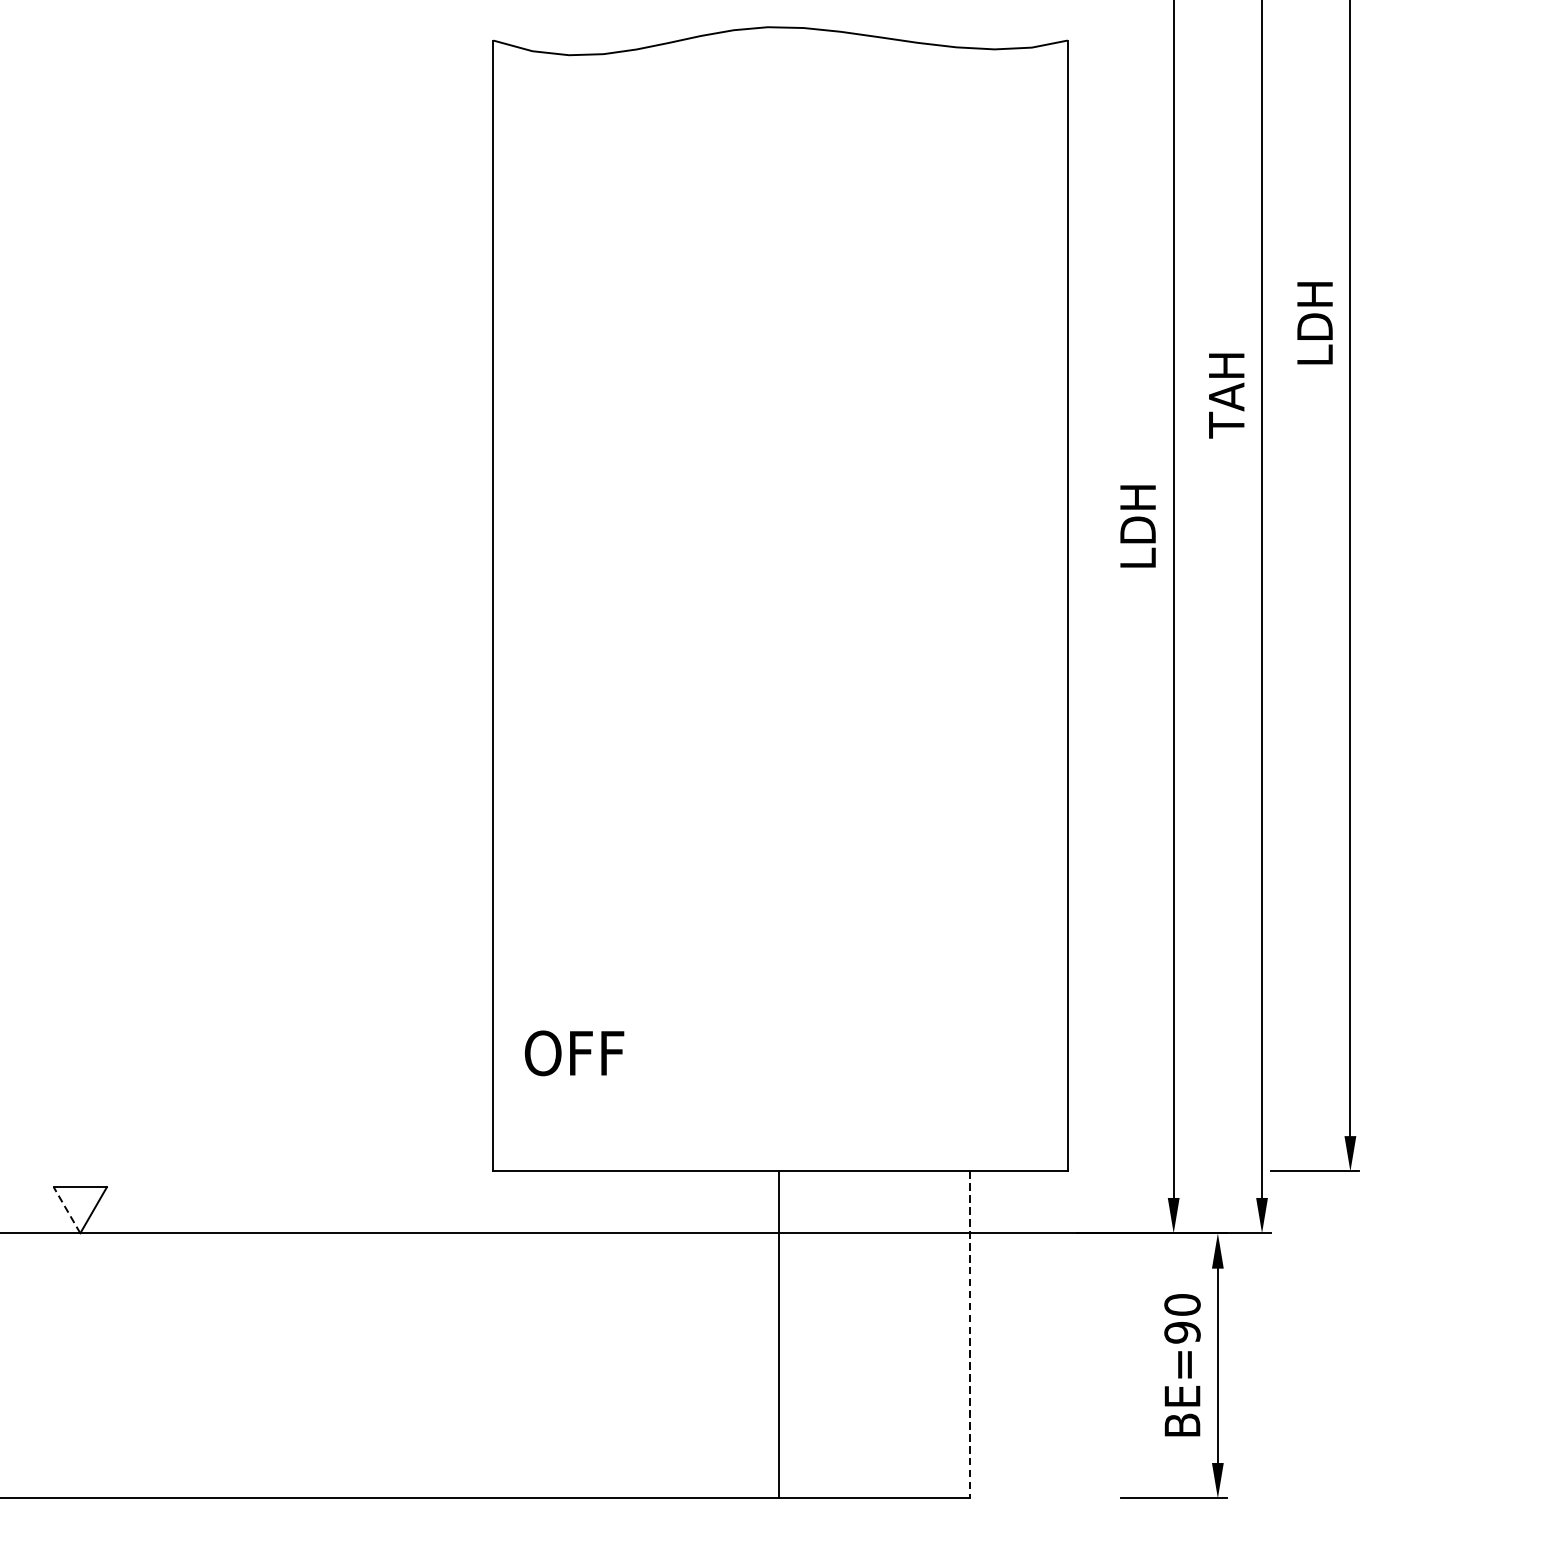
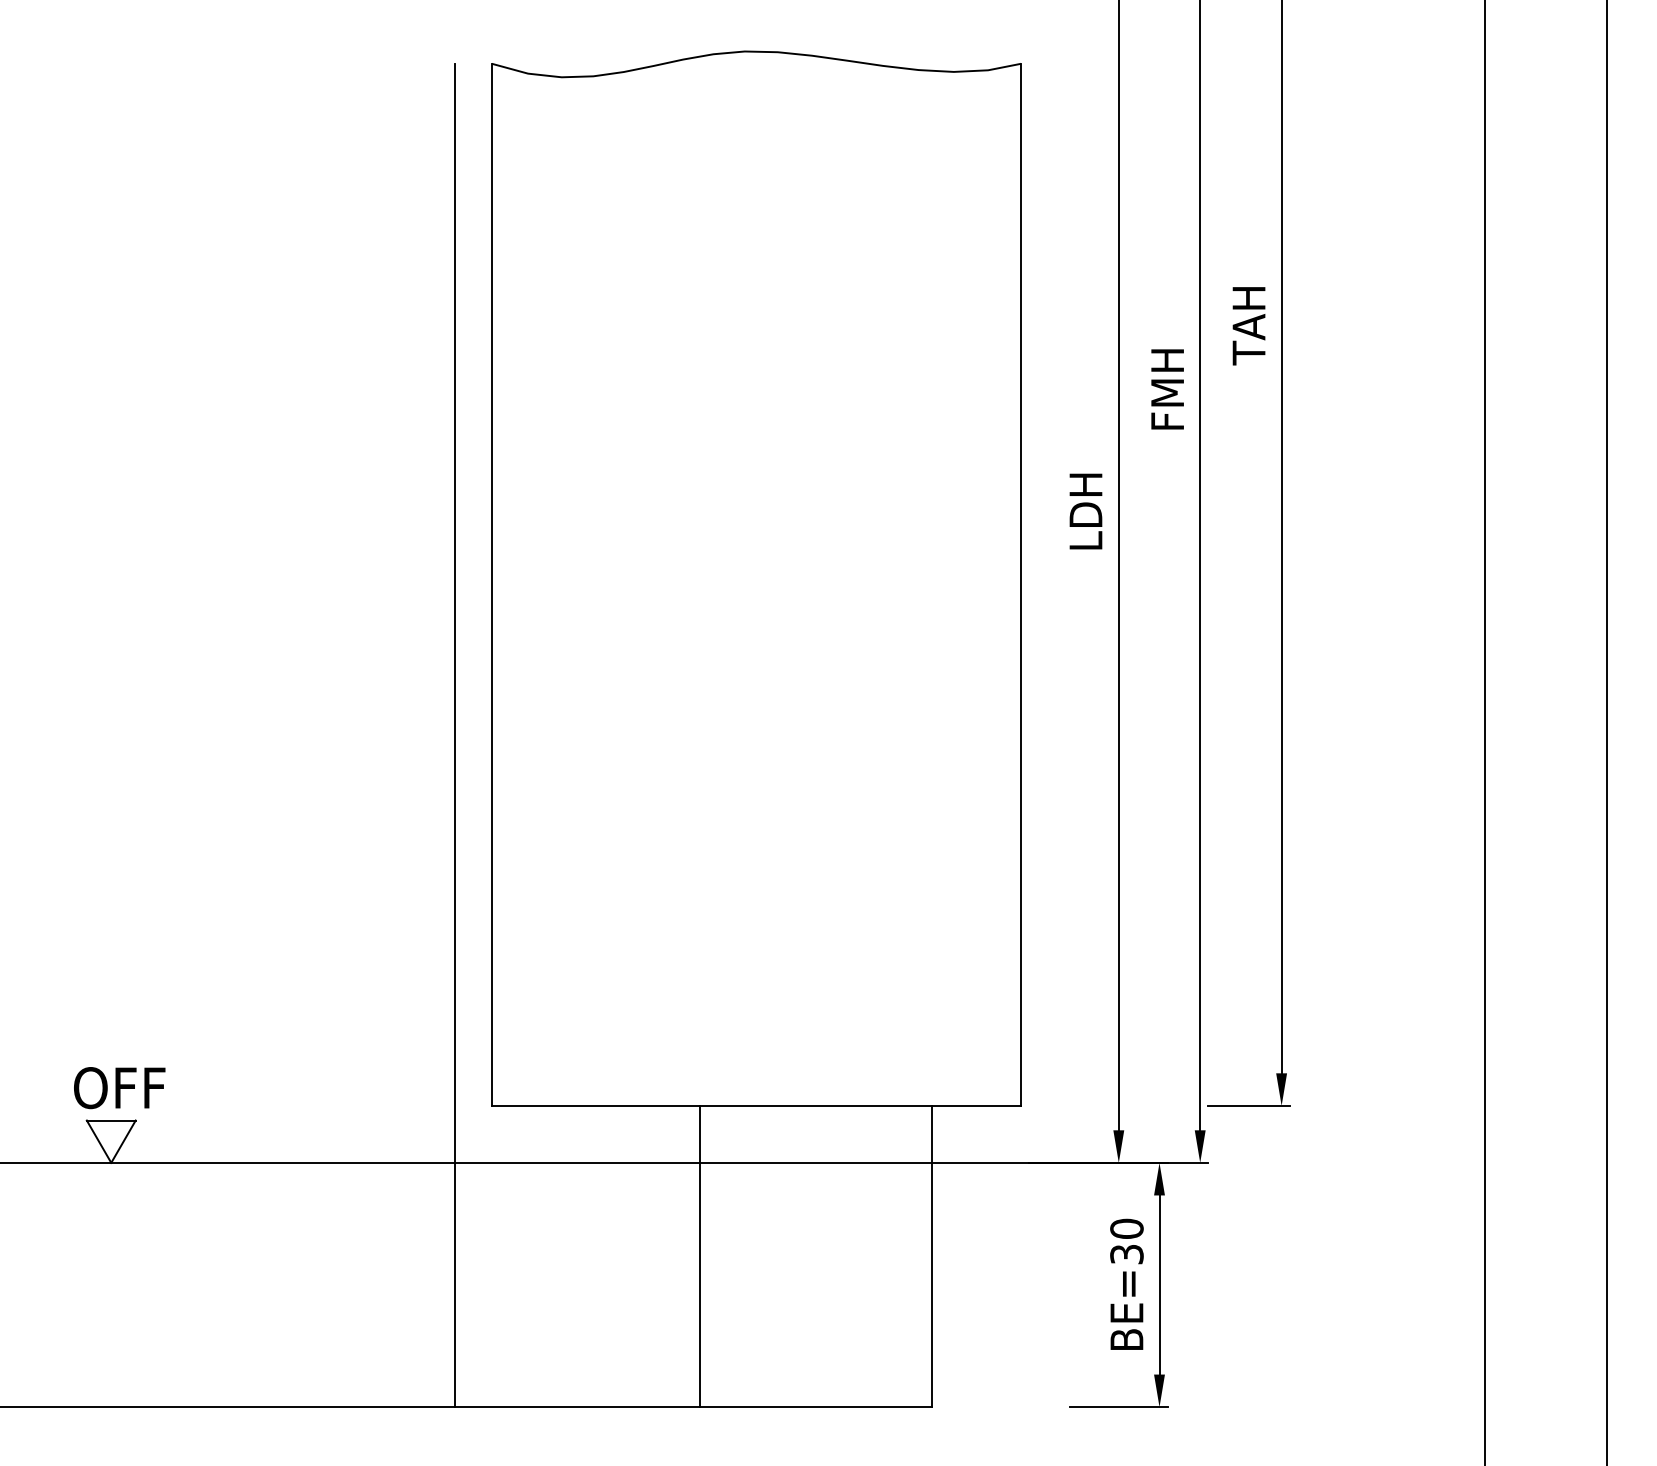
text: (1314, 324) -> (1248, 325), LDH -> TAH
text: (1226, 394) -> (1167, 389), TAH -> FMH
line: (453, 769) -> (455, 735), added
text: (574, 1053) -> (119, 1088), moved
line: (66, 1210) -> (98, 1141), dashed -> solid
text: (1182, 1332) -> (1126, 1254), BE=90 -> BE=30
line: (779, 1334) -> (699, 1256), moved
line: (970, 1334) -> (931, 1256), dashed -> solid

